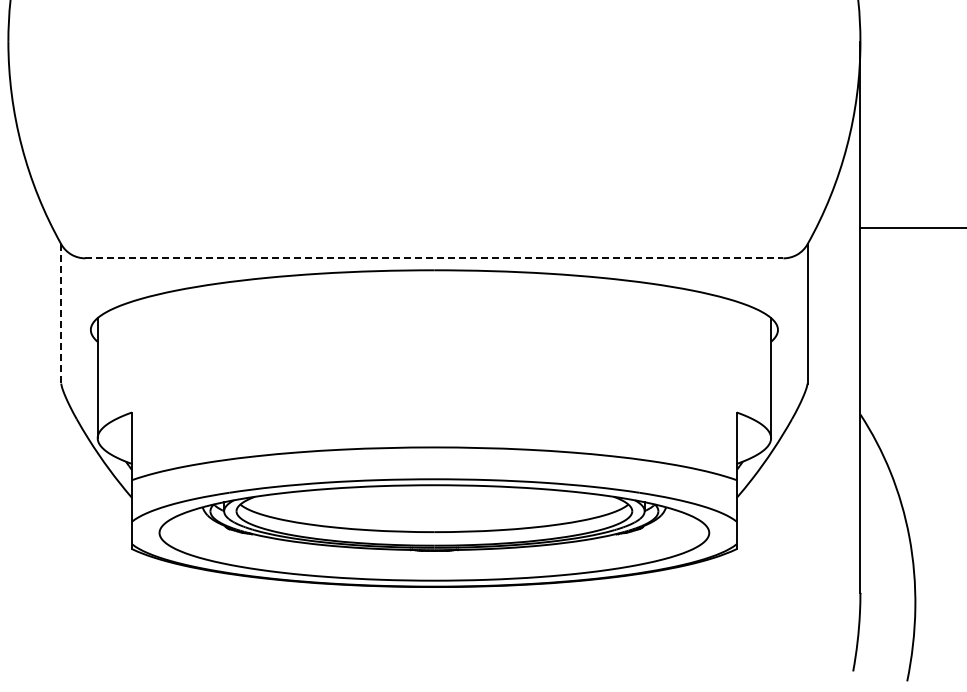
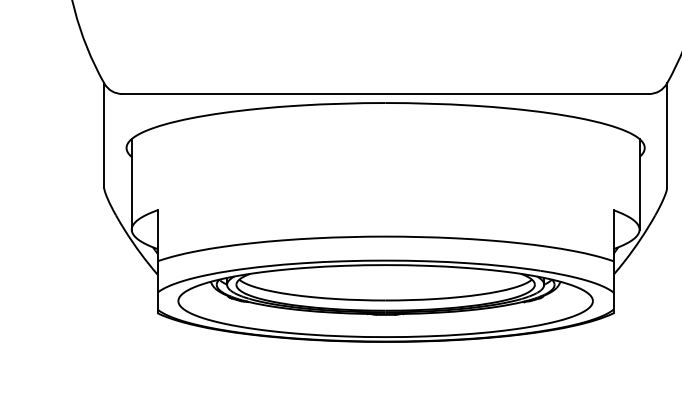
line: (434, 258) -> (385, 94), dashed -> solid
line: (61, 313) -> (104, 135), dashed -> solid

